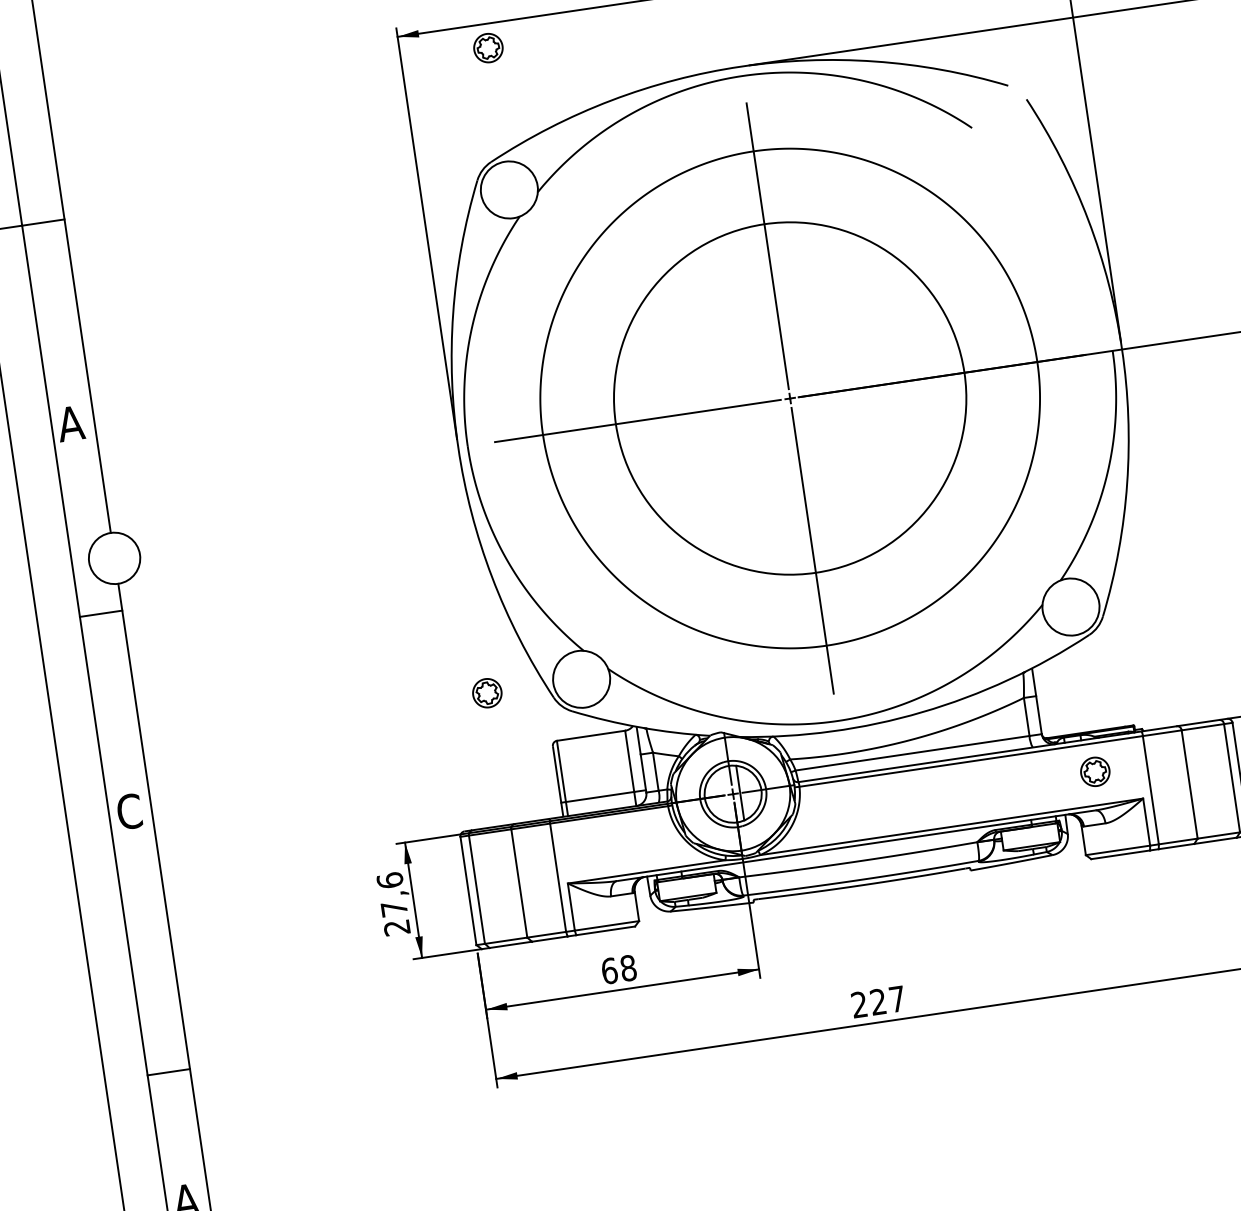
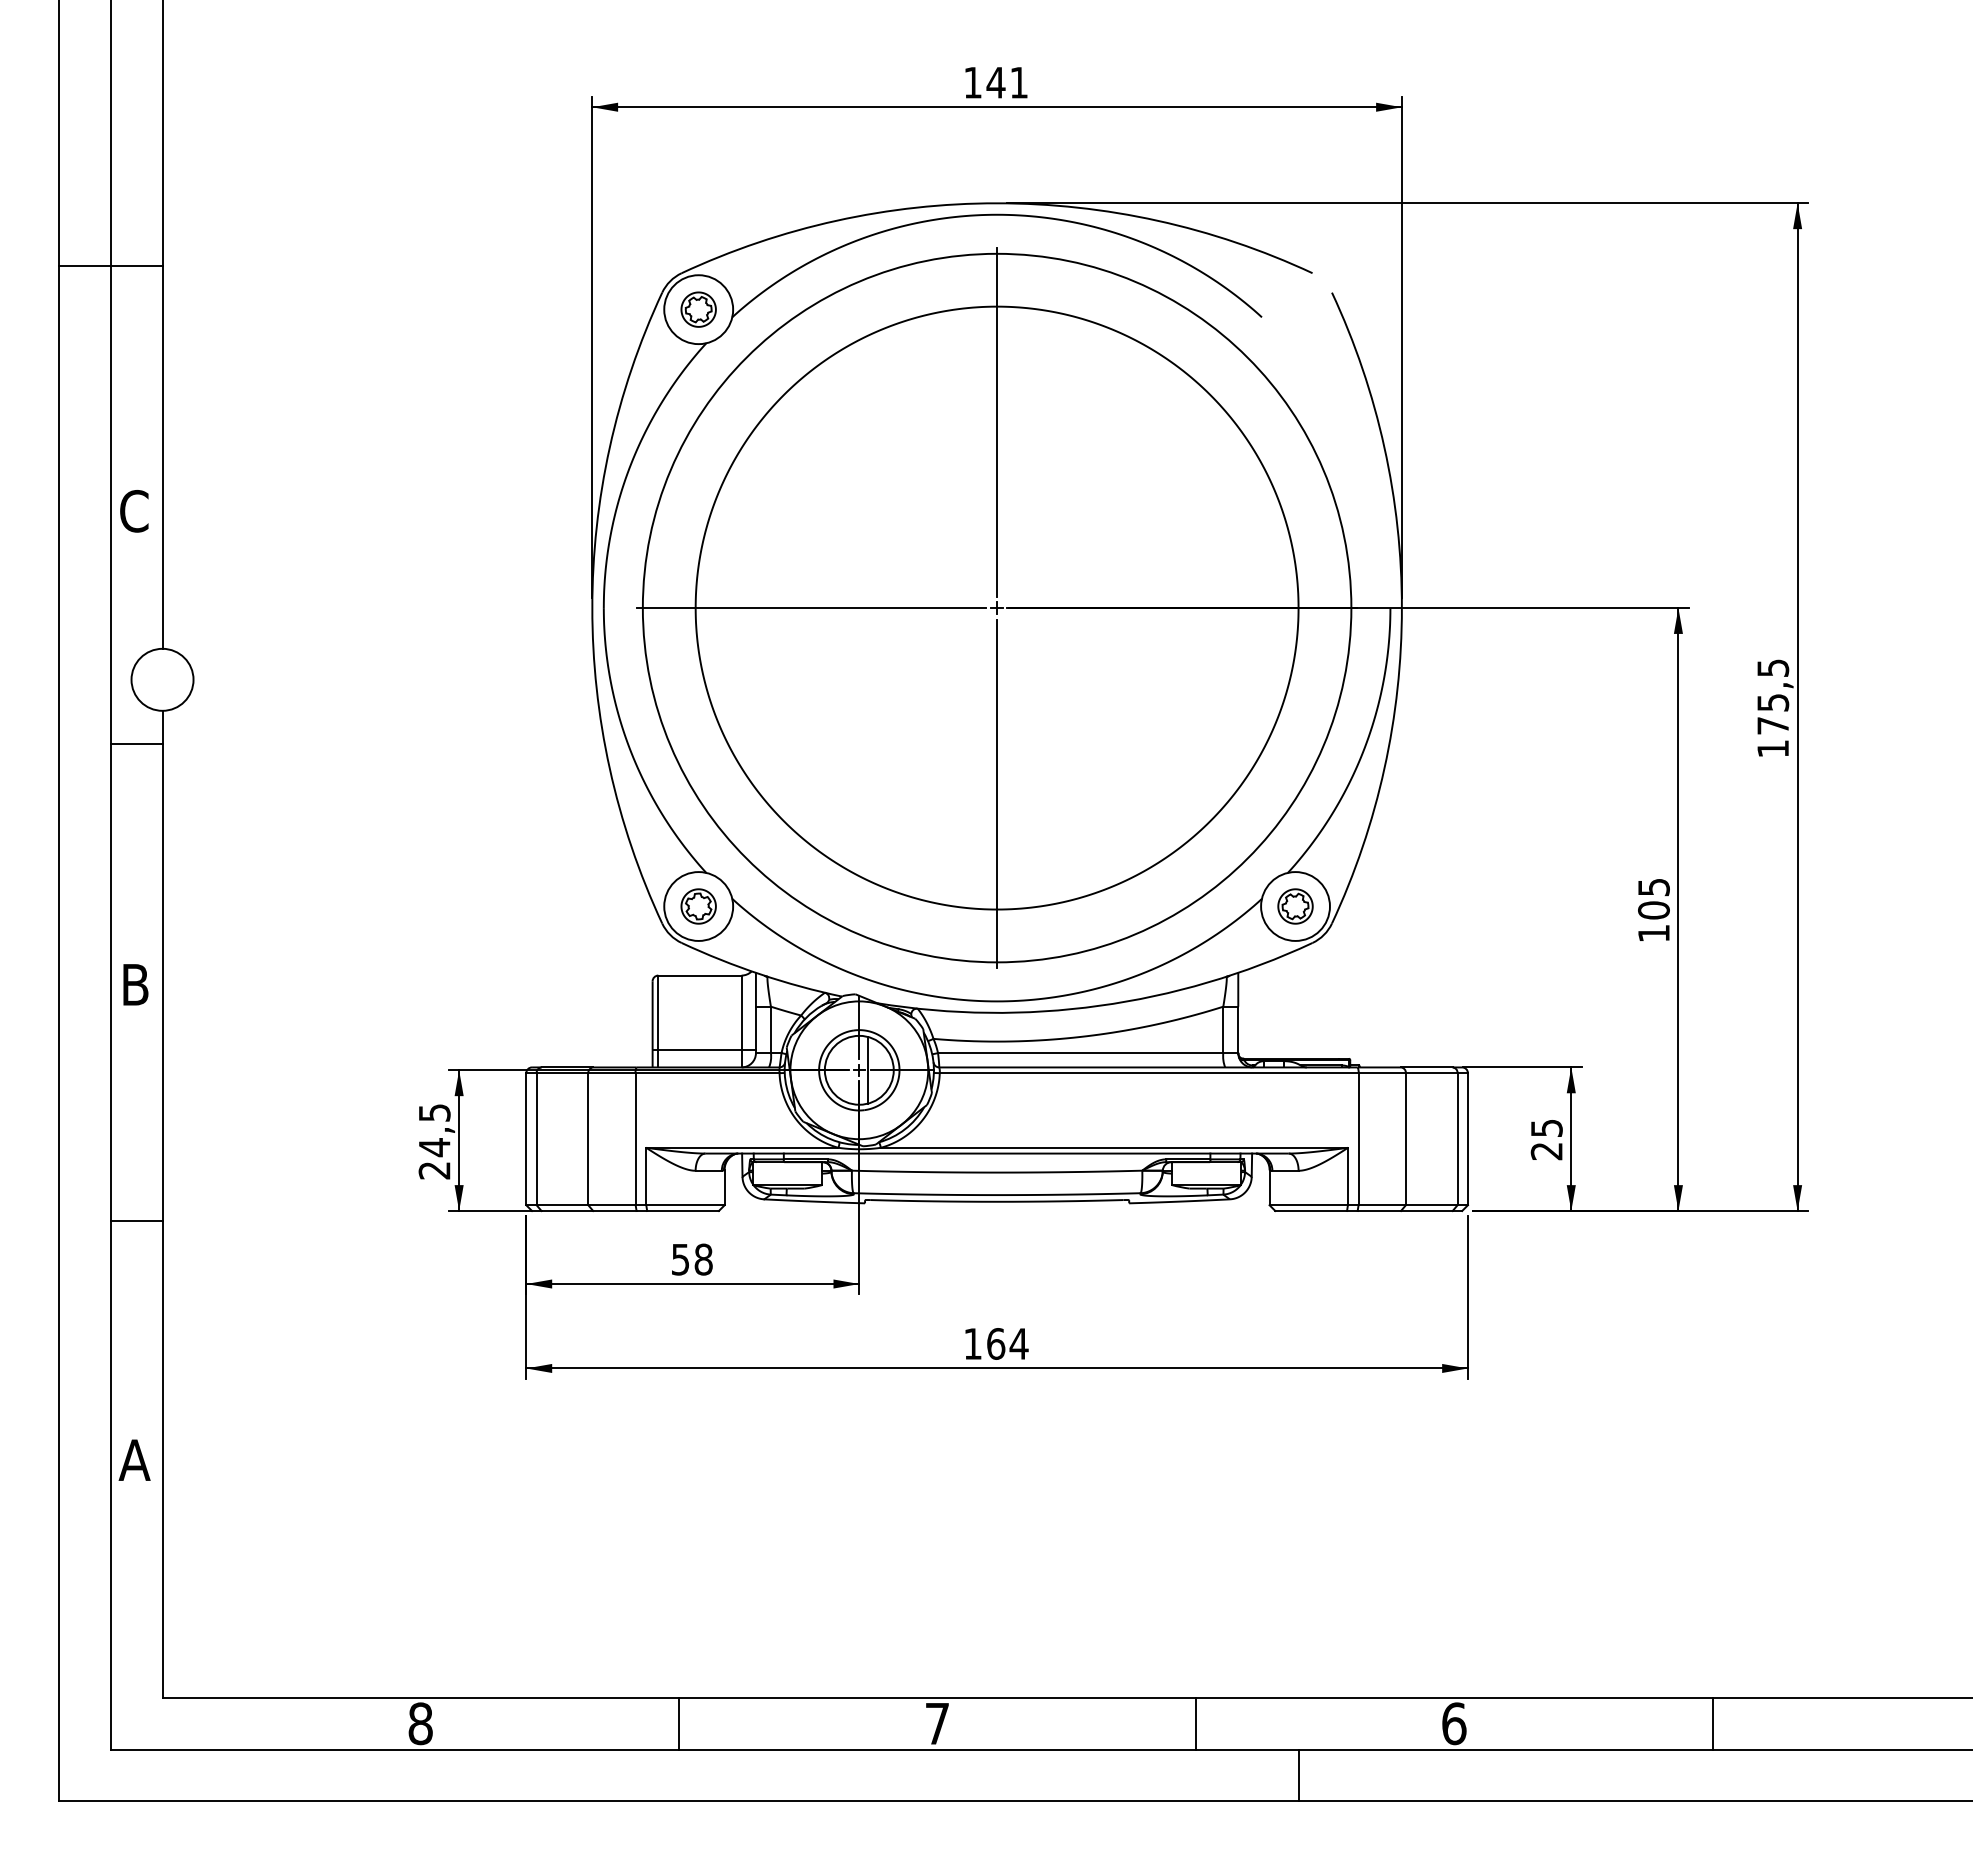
part: (488, 48) -> (698, 309), moved
circle: (789, 398) -> (996, 607), size x1.67
text: (70, 423) -> (133, 510), A -> C
part: (487, 693) -> (698, 906), moved
part: (1095, 771) -> (1295, 906), moved
text: (129, 811) -> (135, 984), C -> B
text: (392, 894) -> (434, 1130), 27,6 -> 24,5
text: (609, 970) -> (680, 1259), 68 -> 58
text: (878, 1001) -> (996, 1343), 227 -> 164
line: (168, 1072) -> (136, 1220), moved

